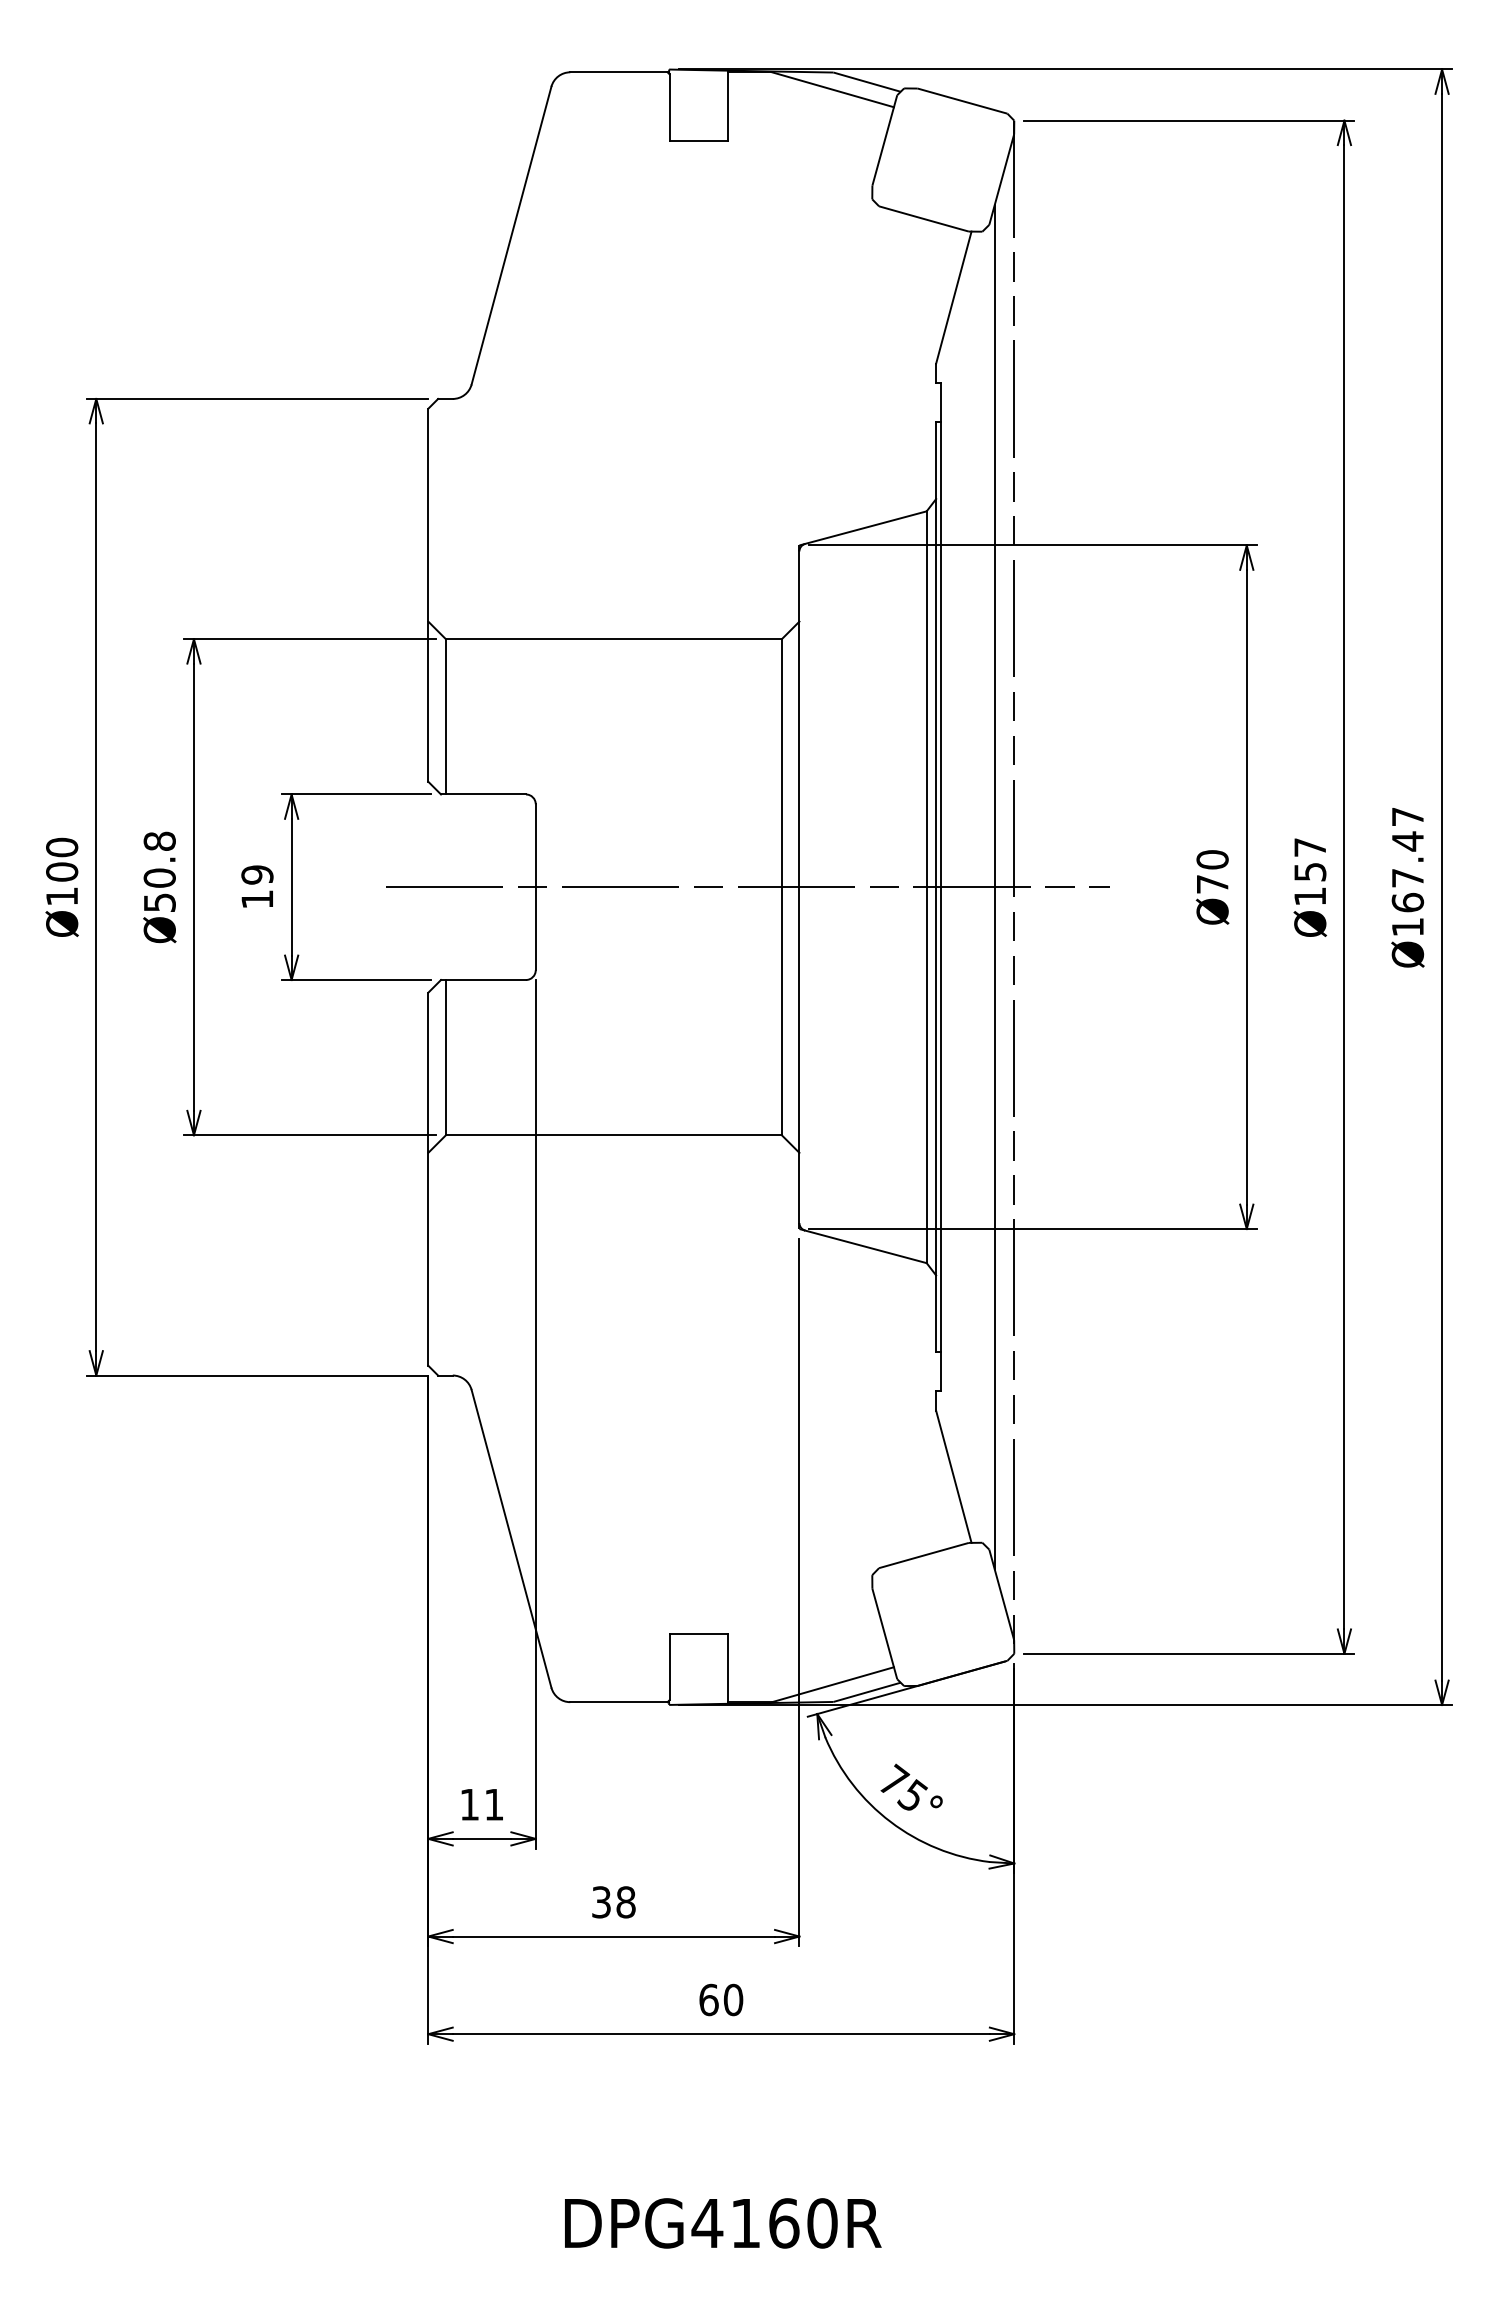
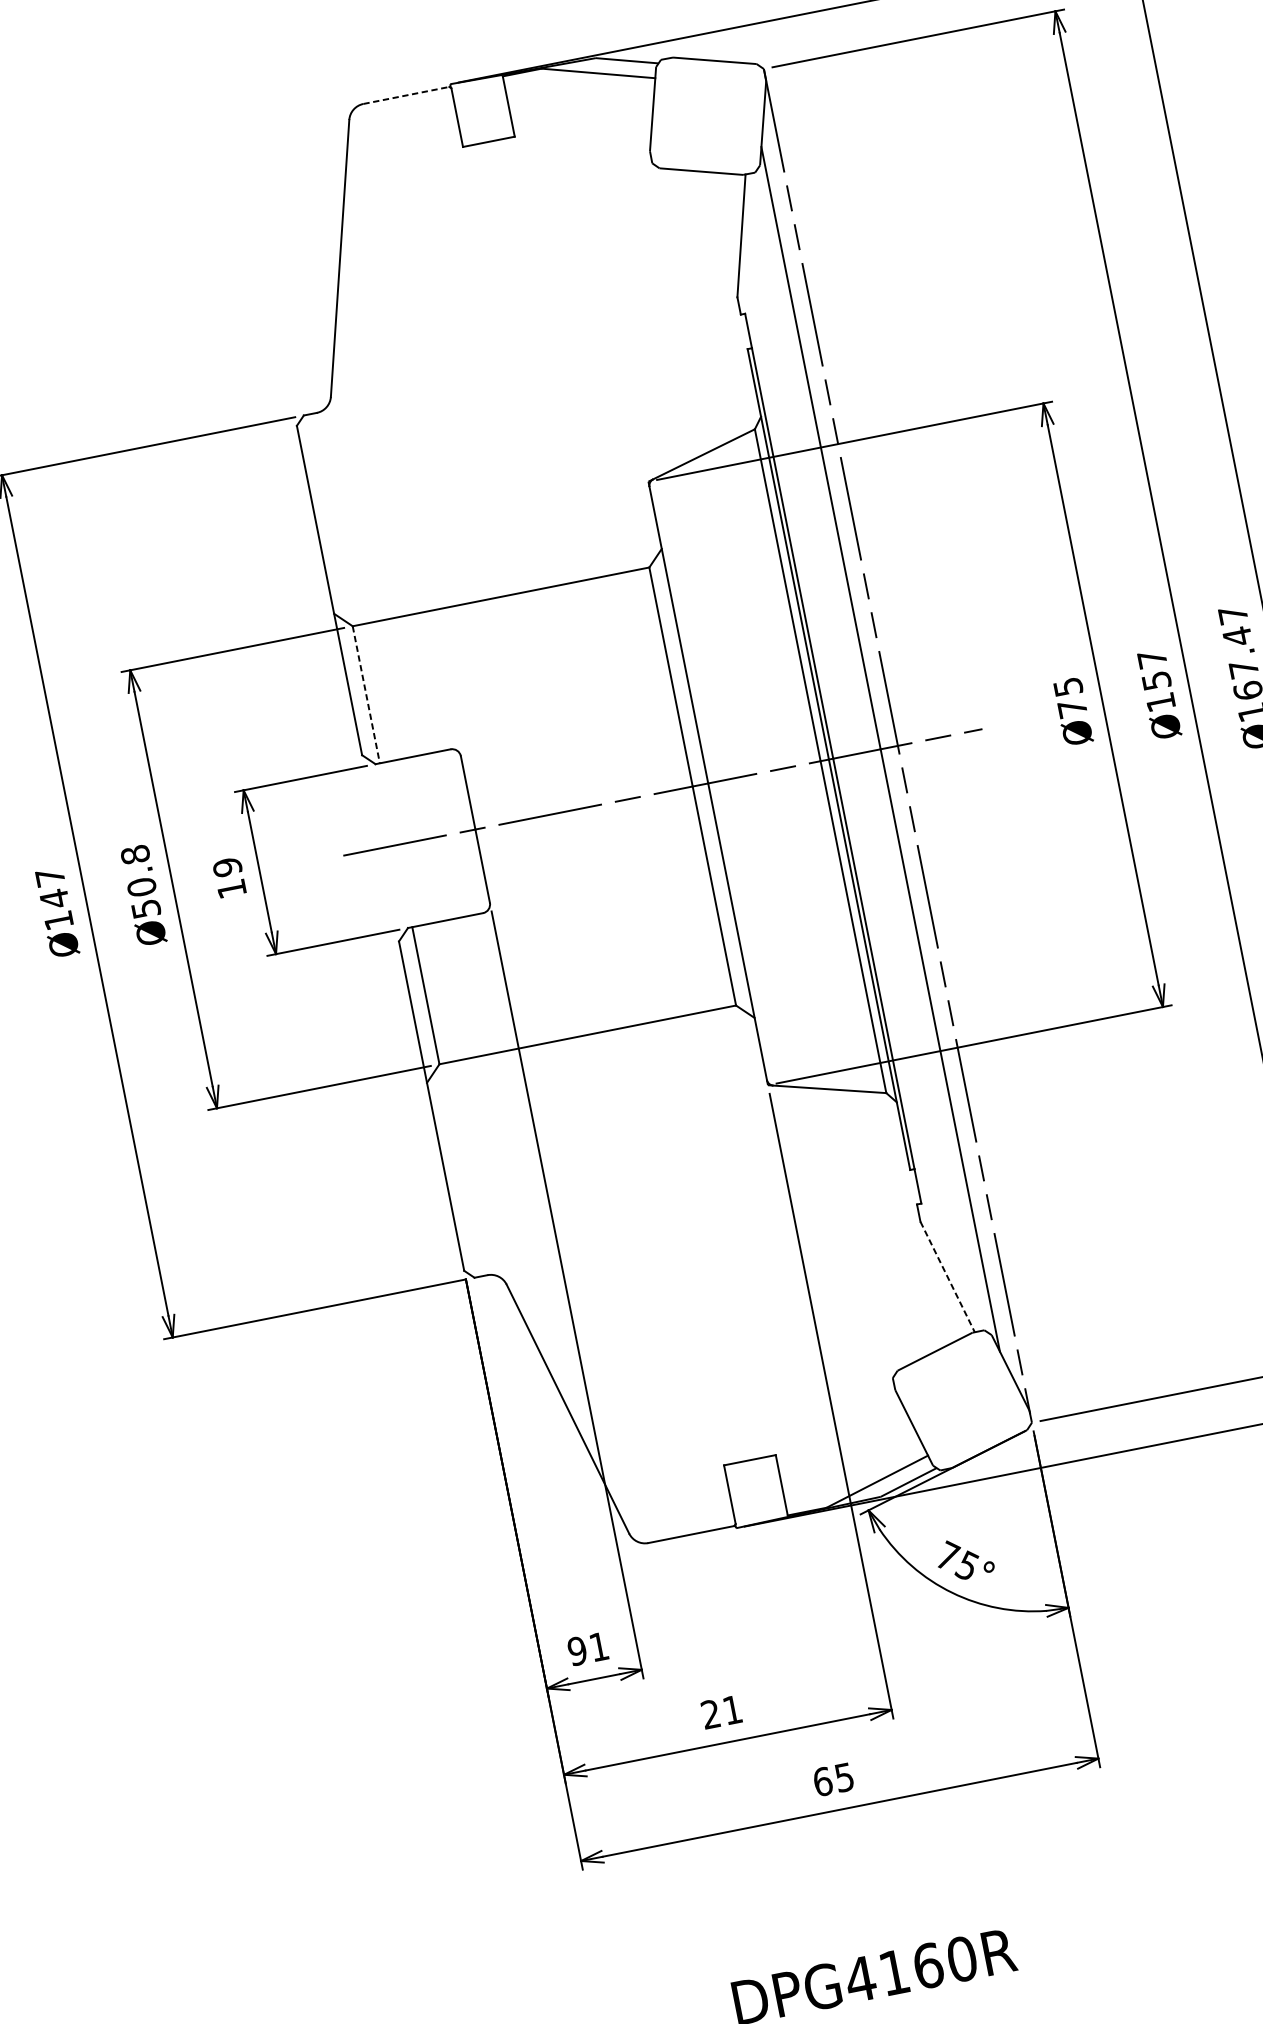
line: (618, 72) -> (406, 95), solid -> dashed
line: (445, 716) -> (365, 694), solid -> dashed
text: (62, 859) -> (52, 887), Ø100 -> Ø147
text: (1212, 859) -> (1068, 686), Ø70 -> Ø75
line: (953, 1477) -> (947, 1277), solid -> dashed
text: (469, 1804) -> (577, 1651), 11 -> 91
text: (613, 1902) -> (721, 1712), 38 -> 21
text: (733, 1999) -> (844, 1777), 60 -> 65

